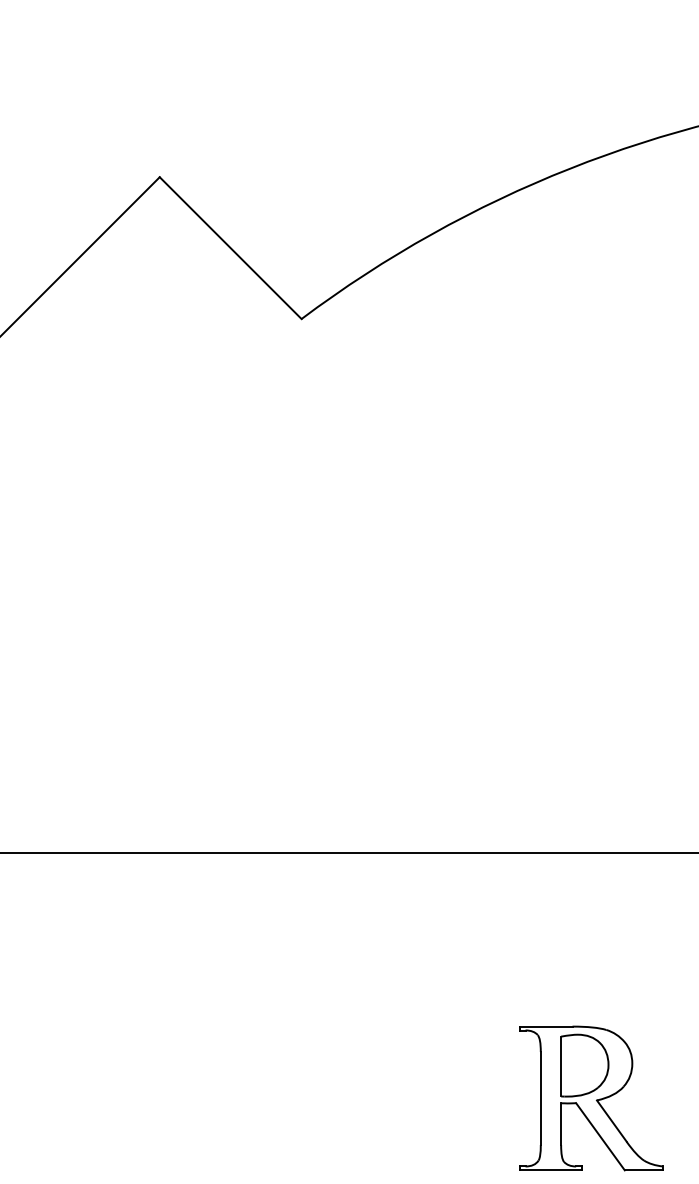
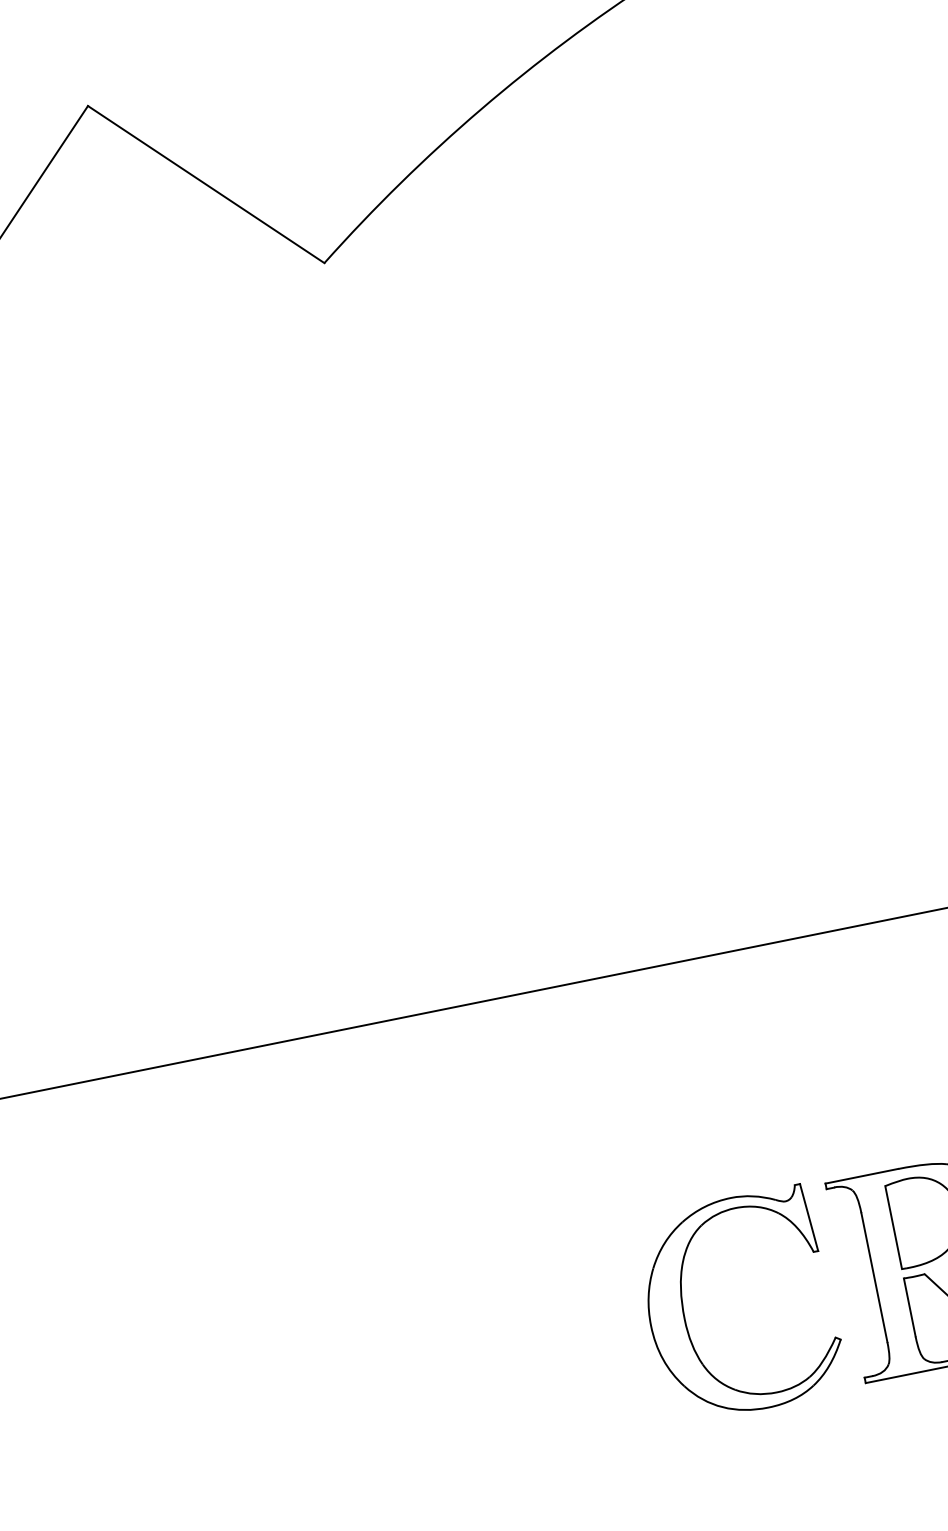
part: (404, 1098) -> (685, 1315), added

